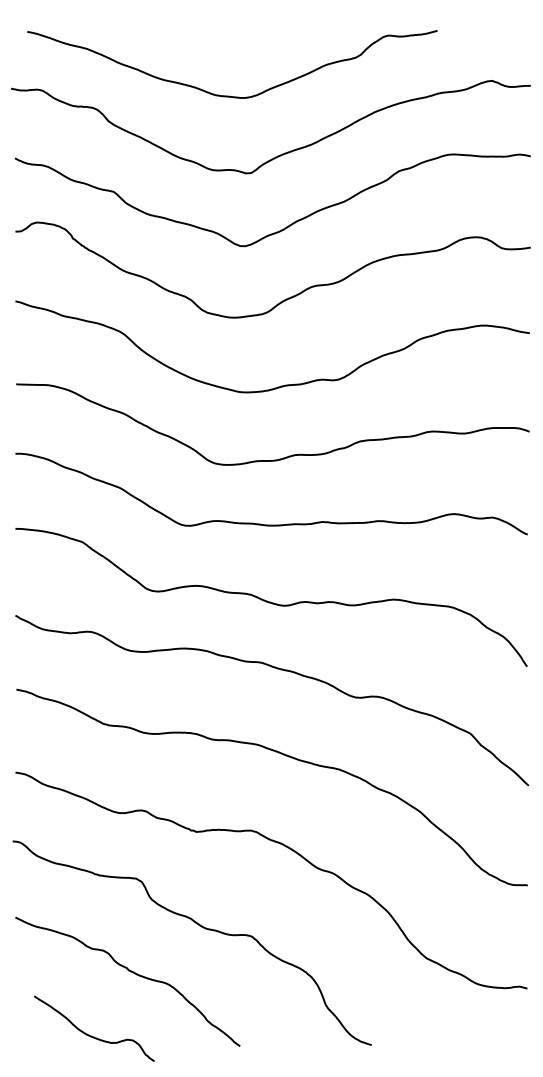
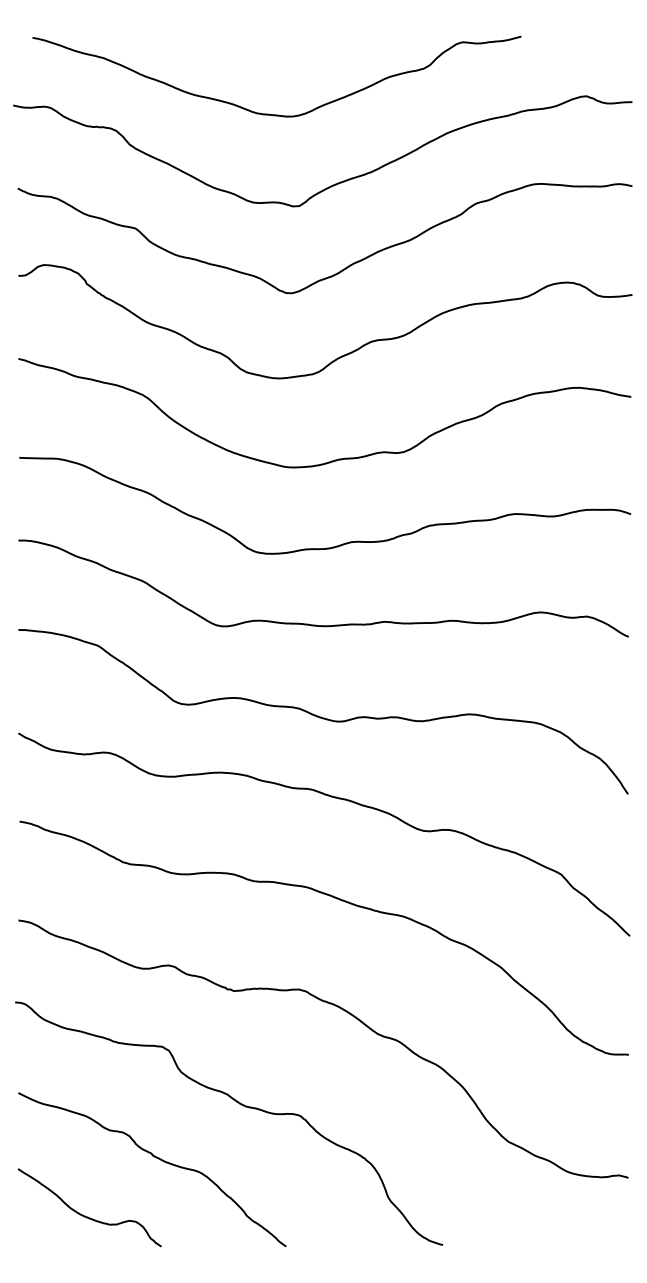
curve: (91, 1035) -> (86, 1215), moved

